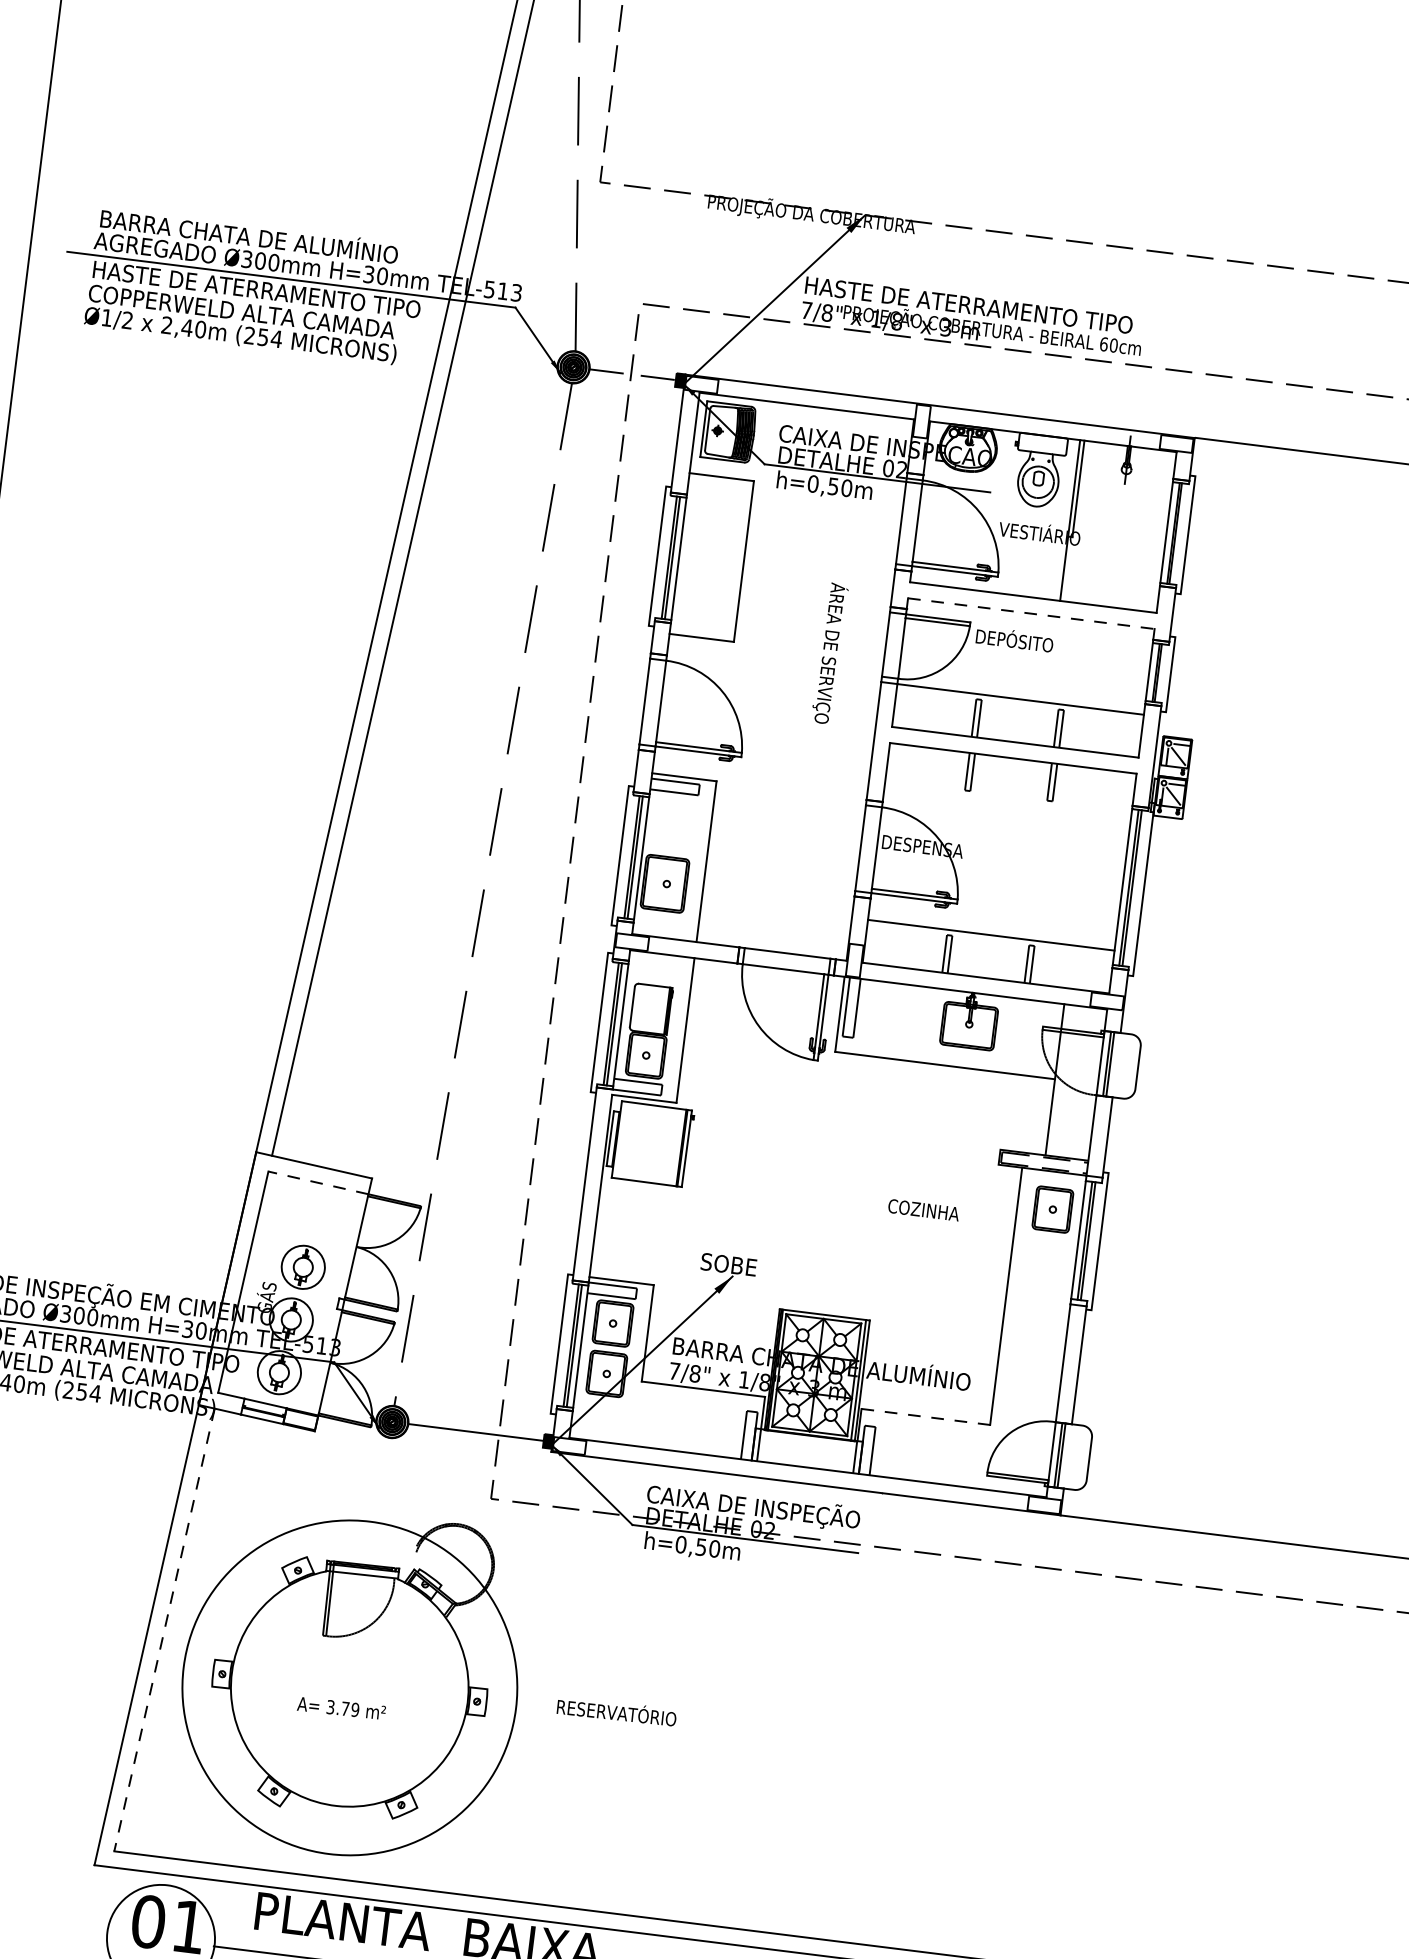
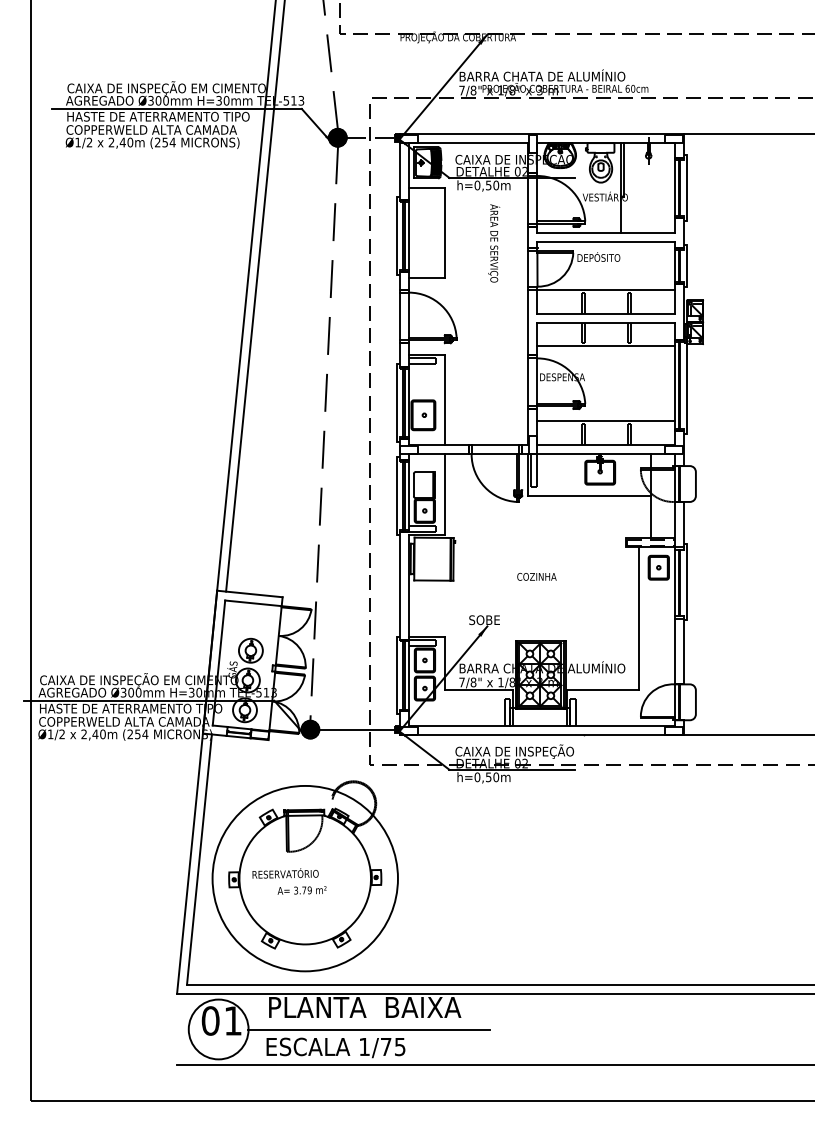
text: (277, 240) -> (166, 88), BARRA CHATA DE ALUMÍNIO -> CAIXA DE INSPEÇÃO EM CIMENTO
text: (970, 303) -> (551, 75), HASTE DE ATERRAMENTO TIPO -> BARRA CHATA DE ALUMÍNIO
line: (1031, 613) -> (606, 241), dashed -> solid
text: (830, 653) -> (494, 243), moved
line: (1006, 801) -> (605, 346), added
line: (316, 1182) -> (252, 603), dashed -> solid
text: (923, 1209) -> (536, 576), moved
line: (926, 1417) -> (603, 690), dashed -> solid
line: (164, 1629) -> (199, 859), dashed -> solid
text: (616, 1711) -> (285, 873), moved

